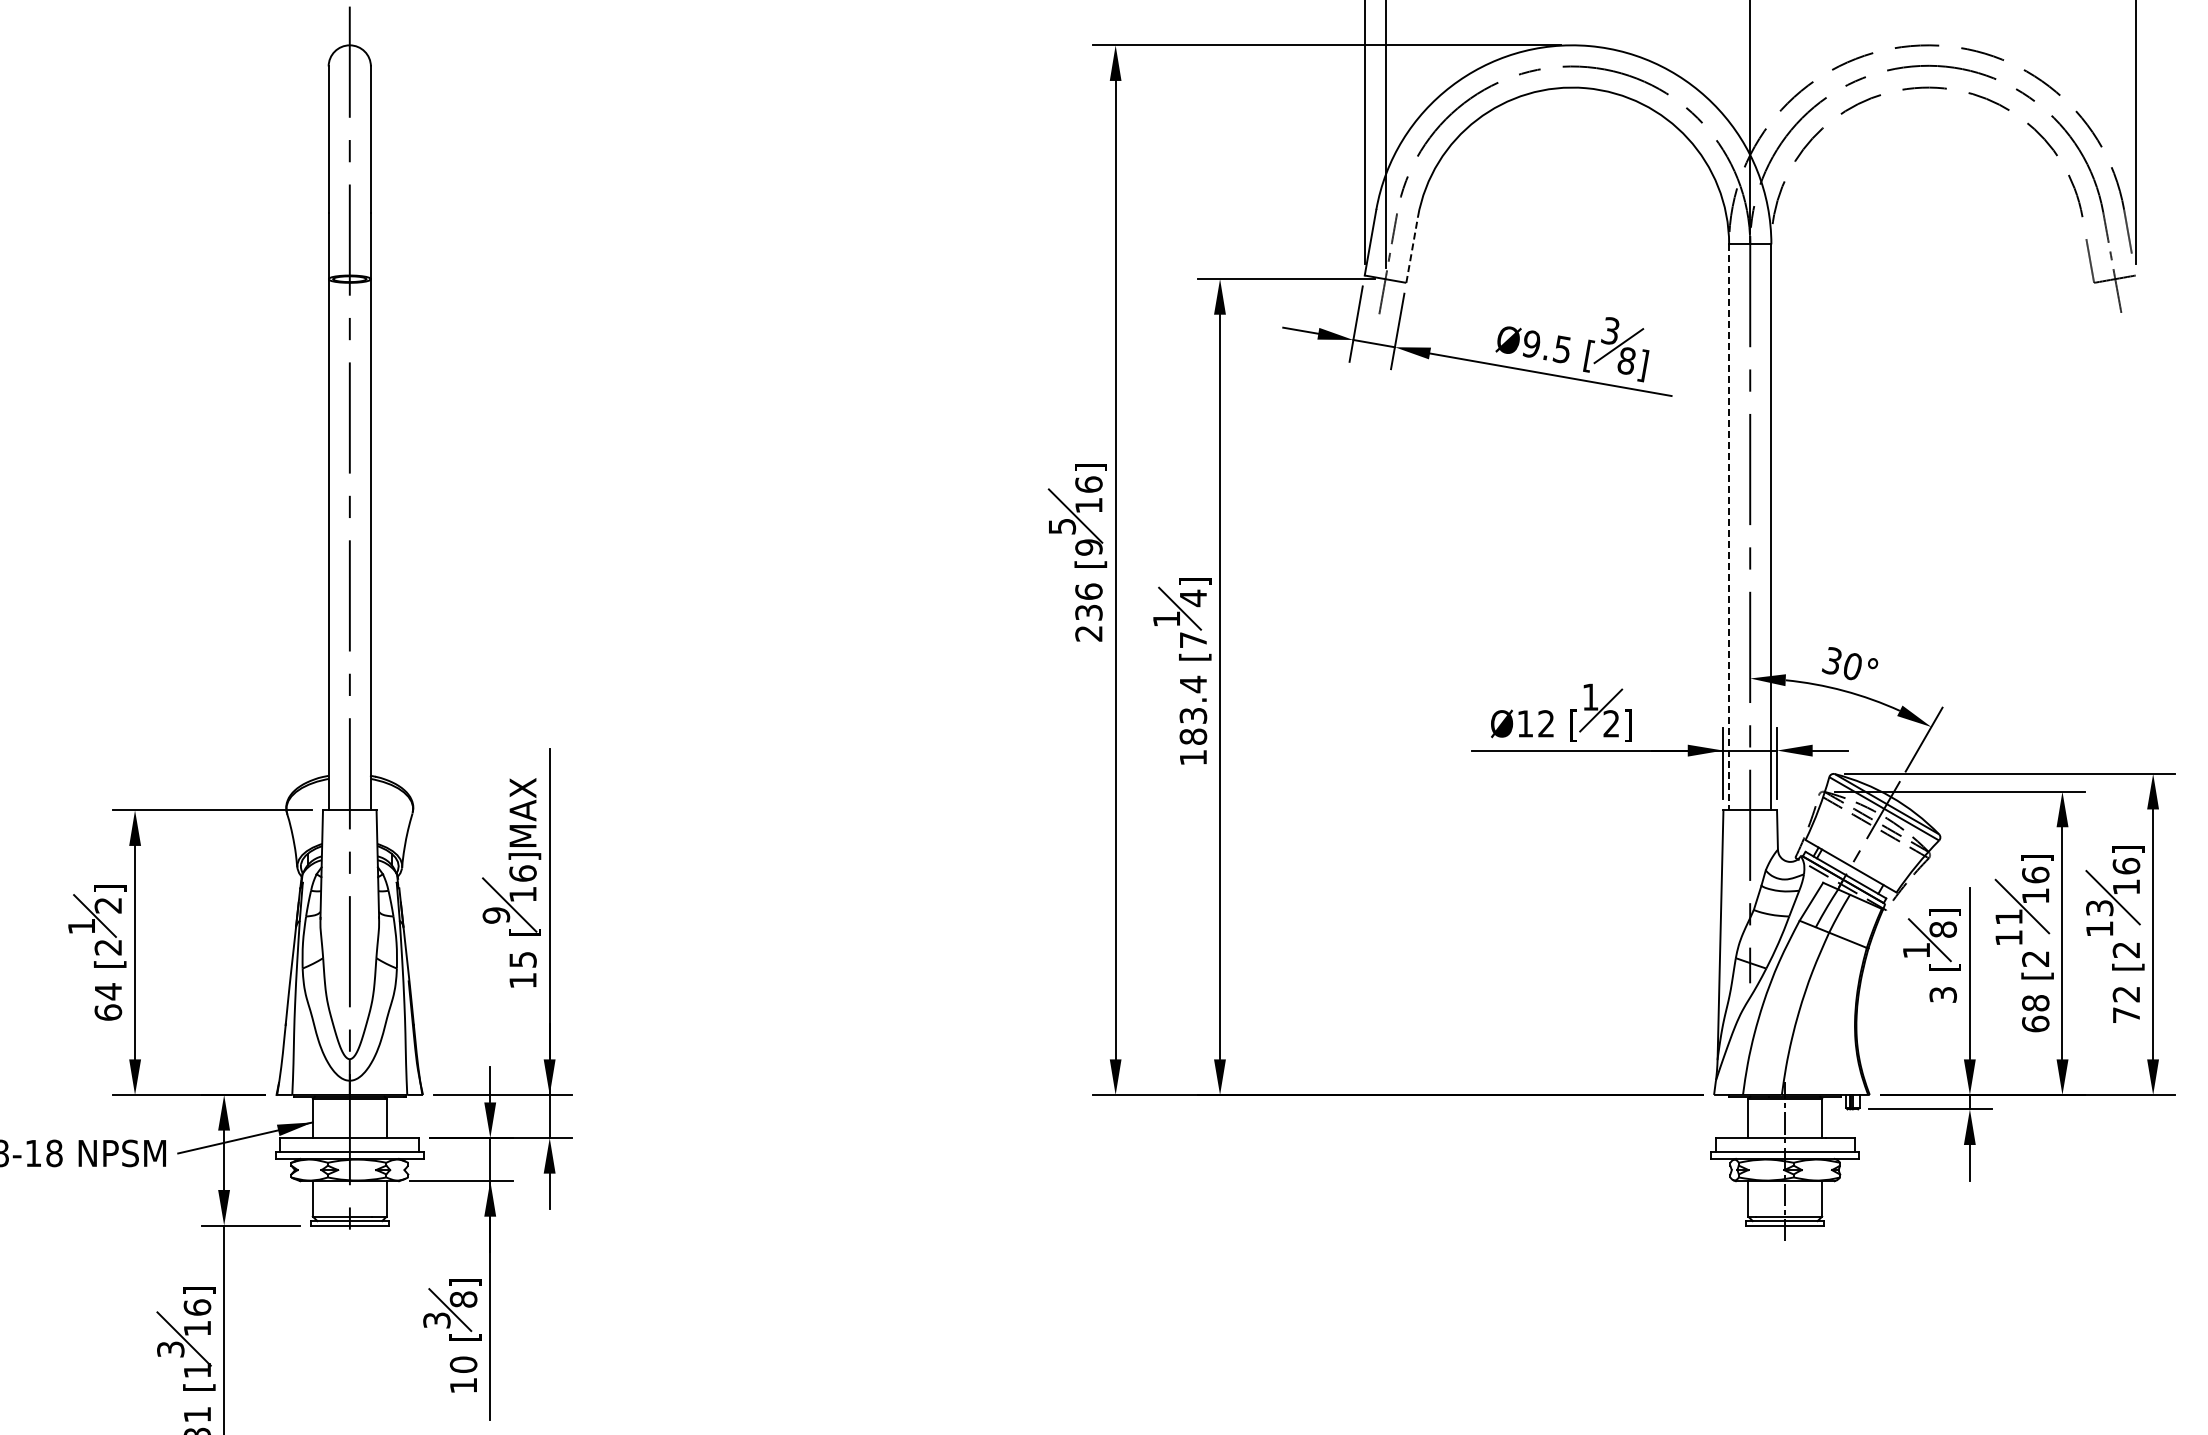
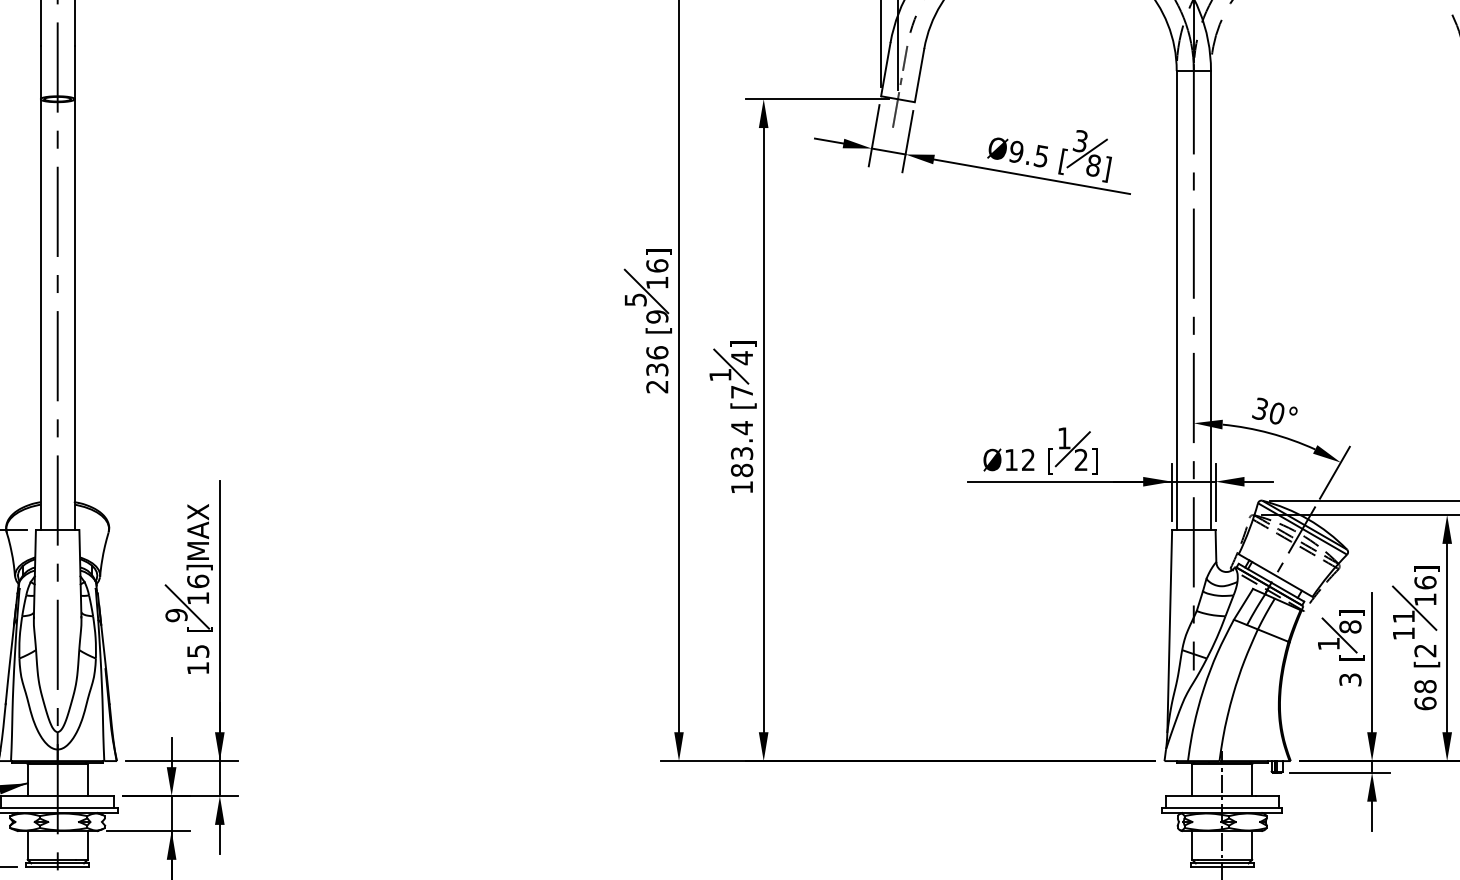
line: (1412, 249) -> (919, 75), dashed -> solid
line: (1729, 527) -> (1177, 300), dashed -> solid

